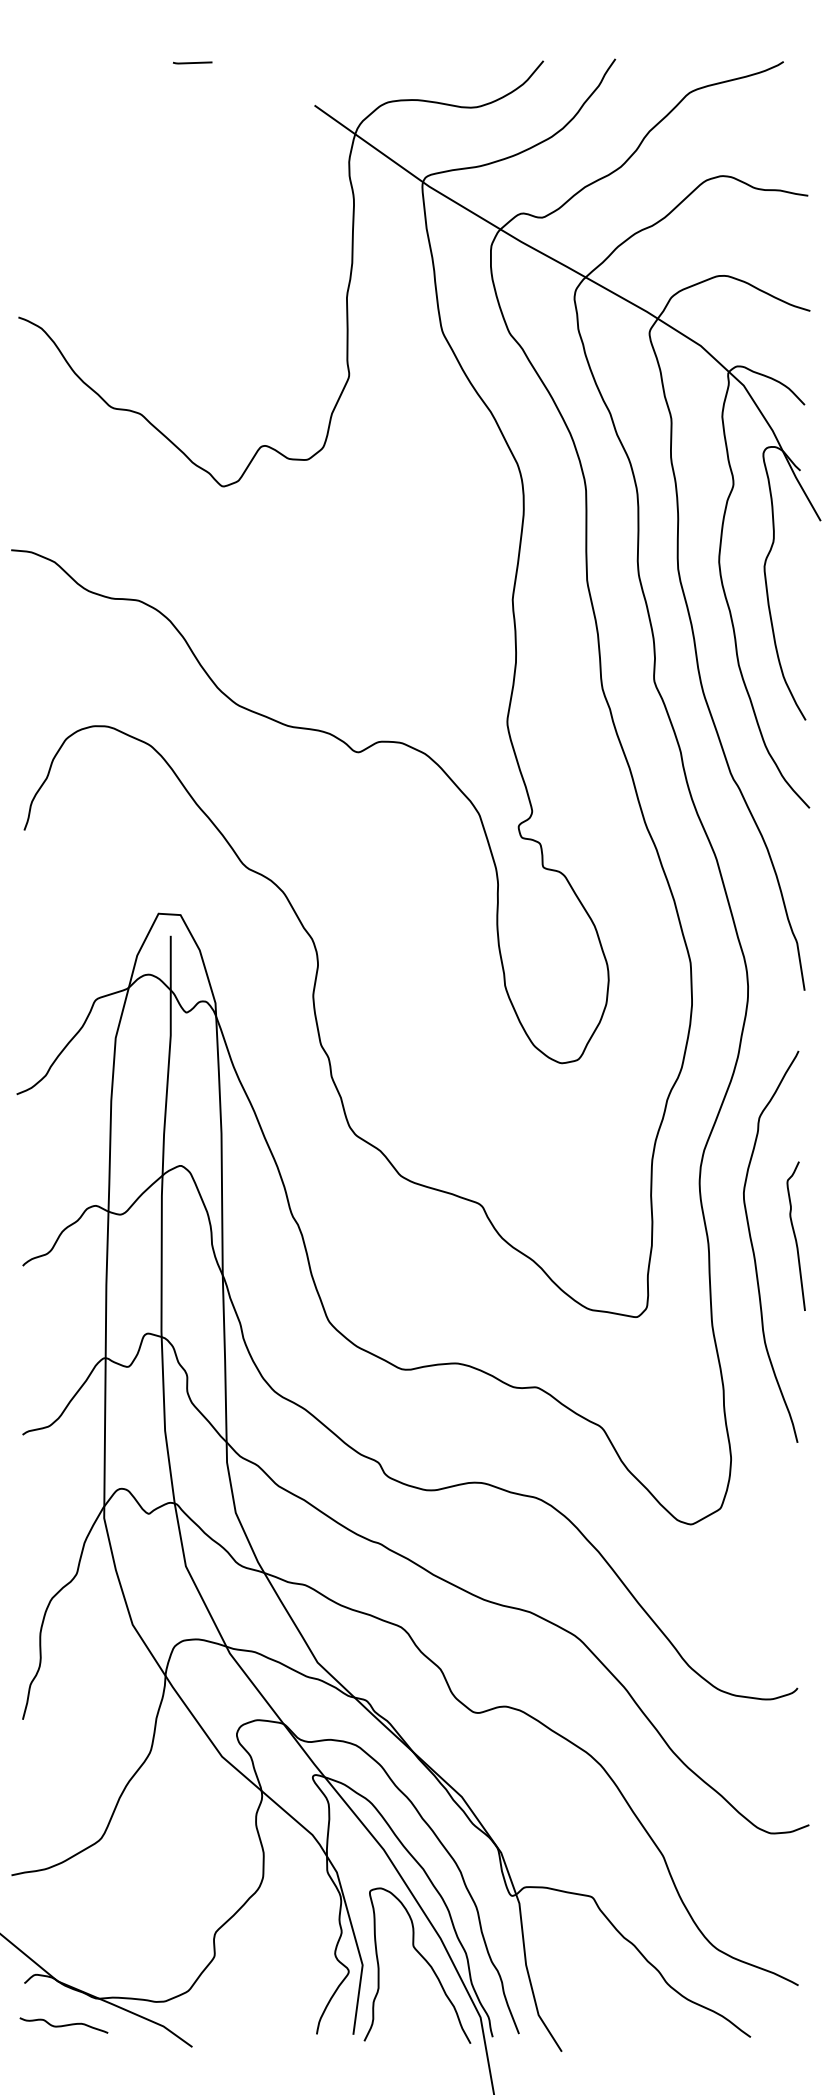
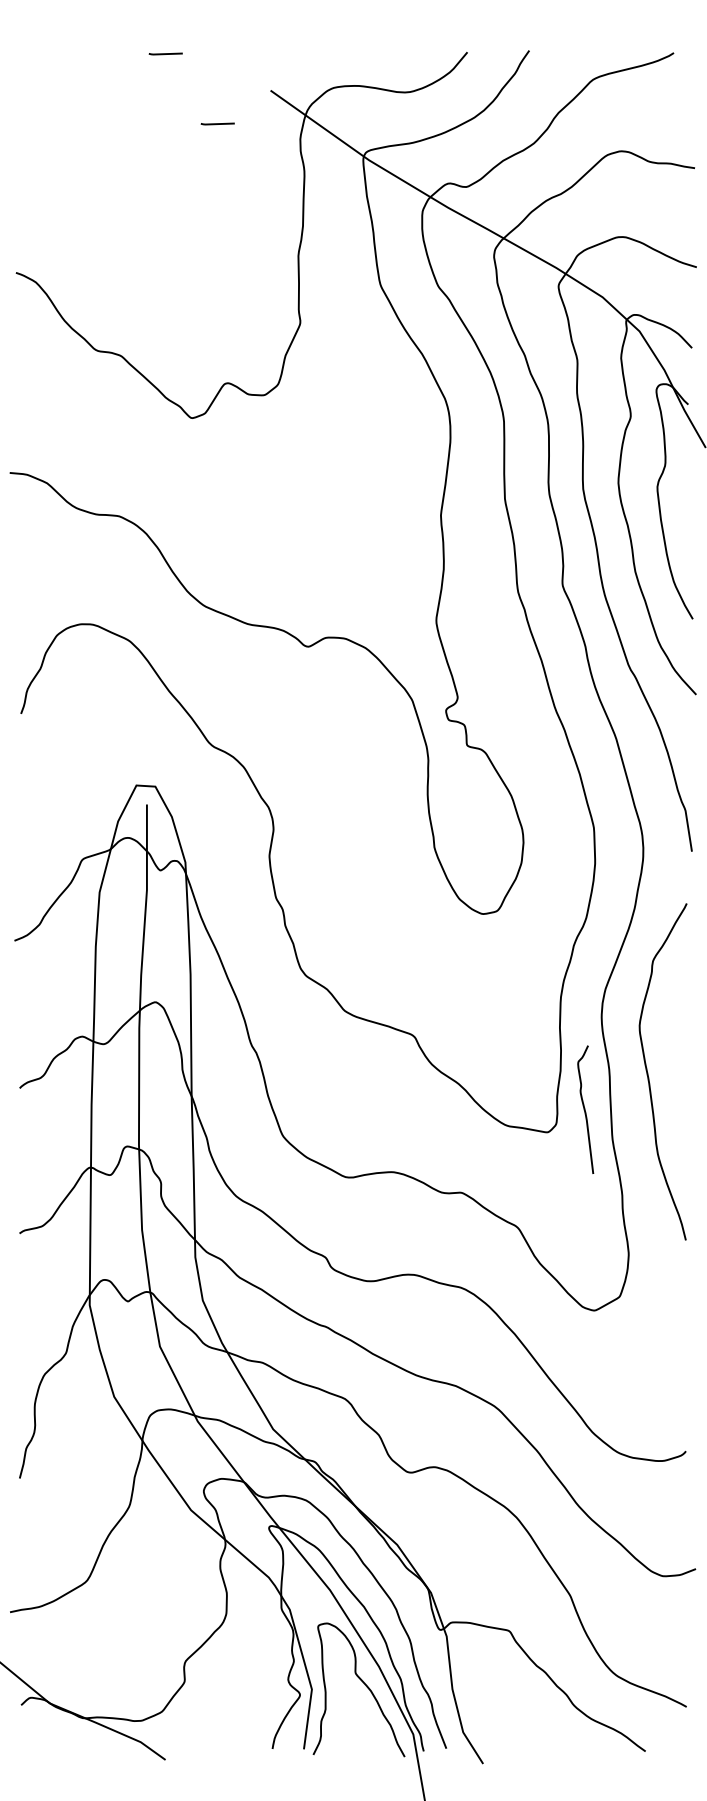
line: (252, 143) -> (217, 123), added
curve: (795, 1235) -> (585, 1109), moved
curve: (64, 2025) -> (55, 1741), removed

